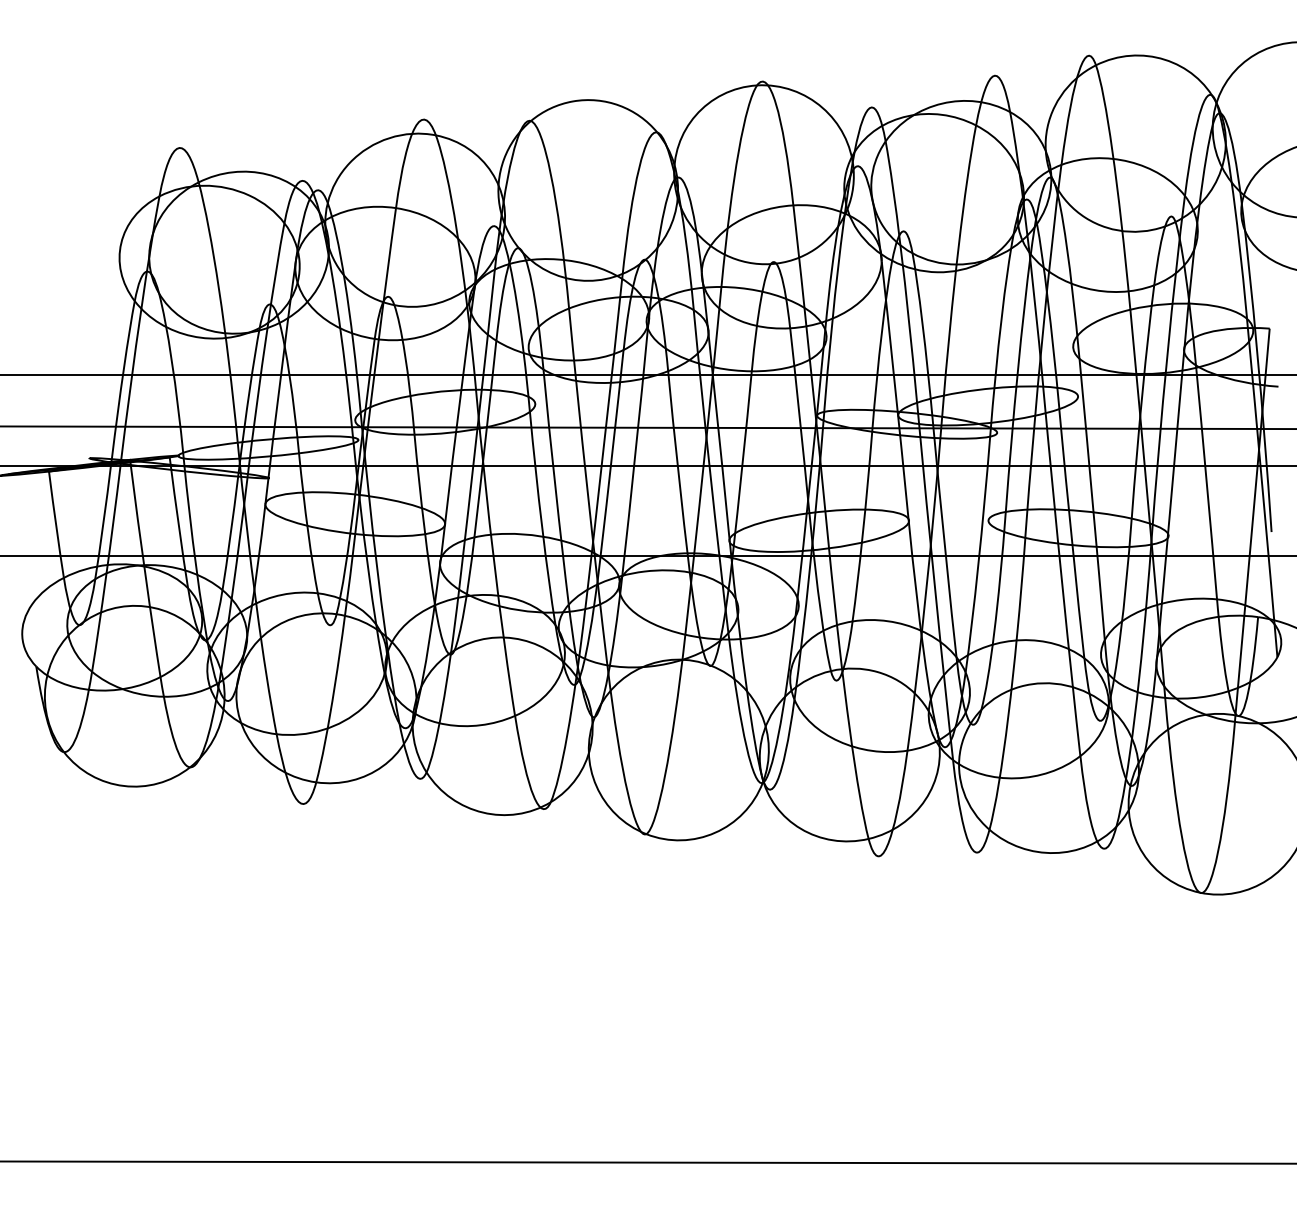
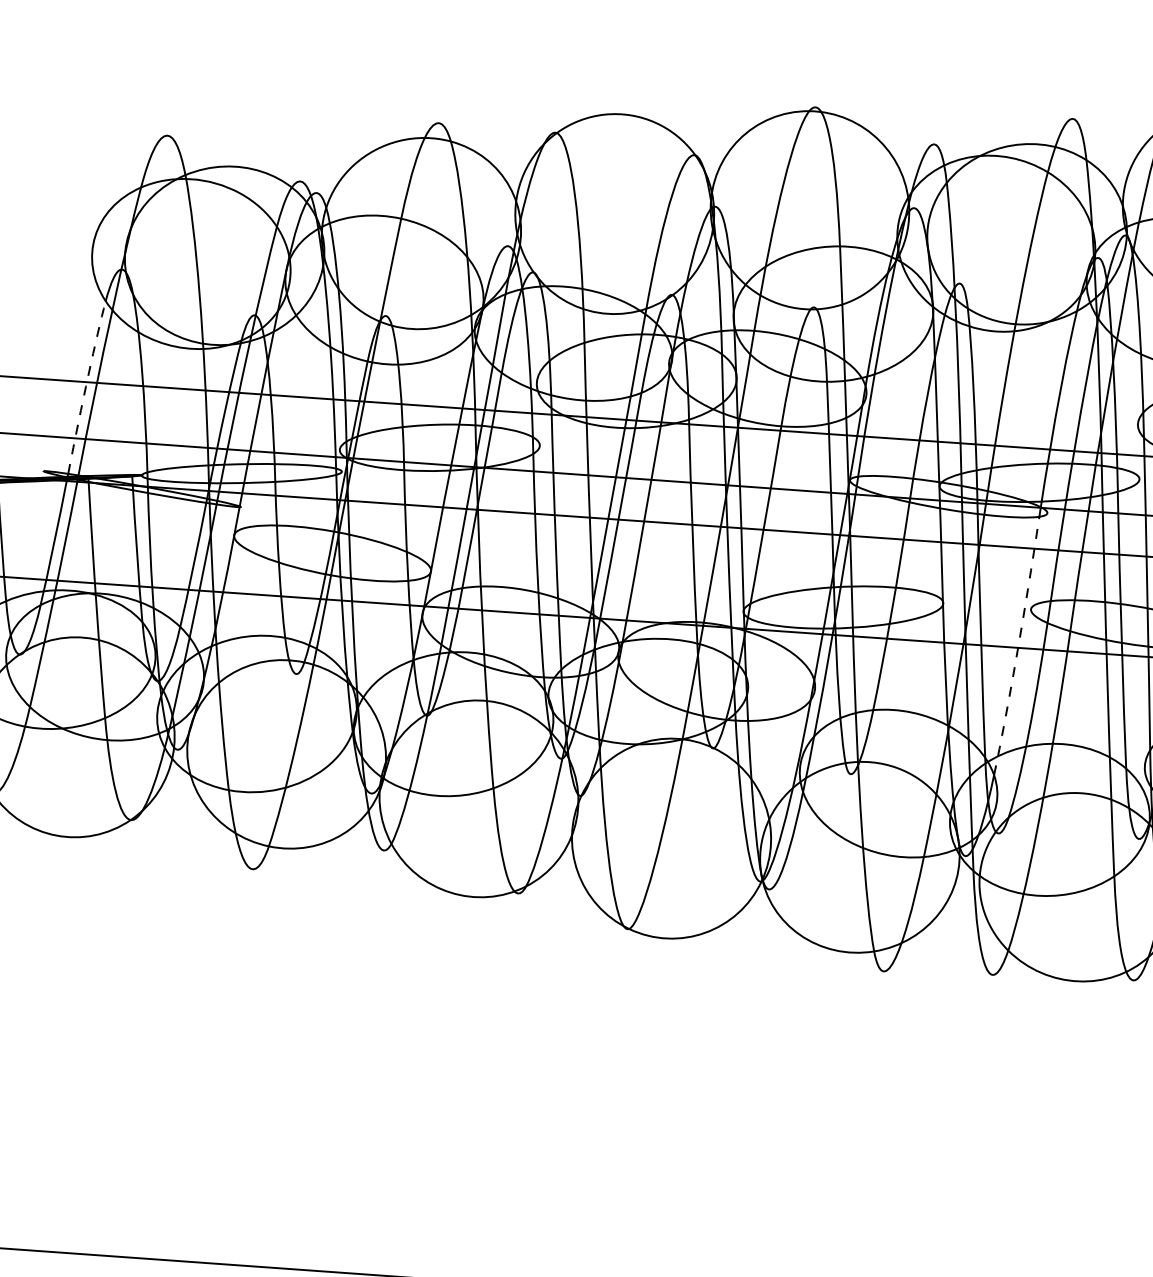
arc: (122, 377) -> (86, 384), solid -> dashed
arc: (979, 557) -> (1018, 649), solid -> dashed

